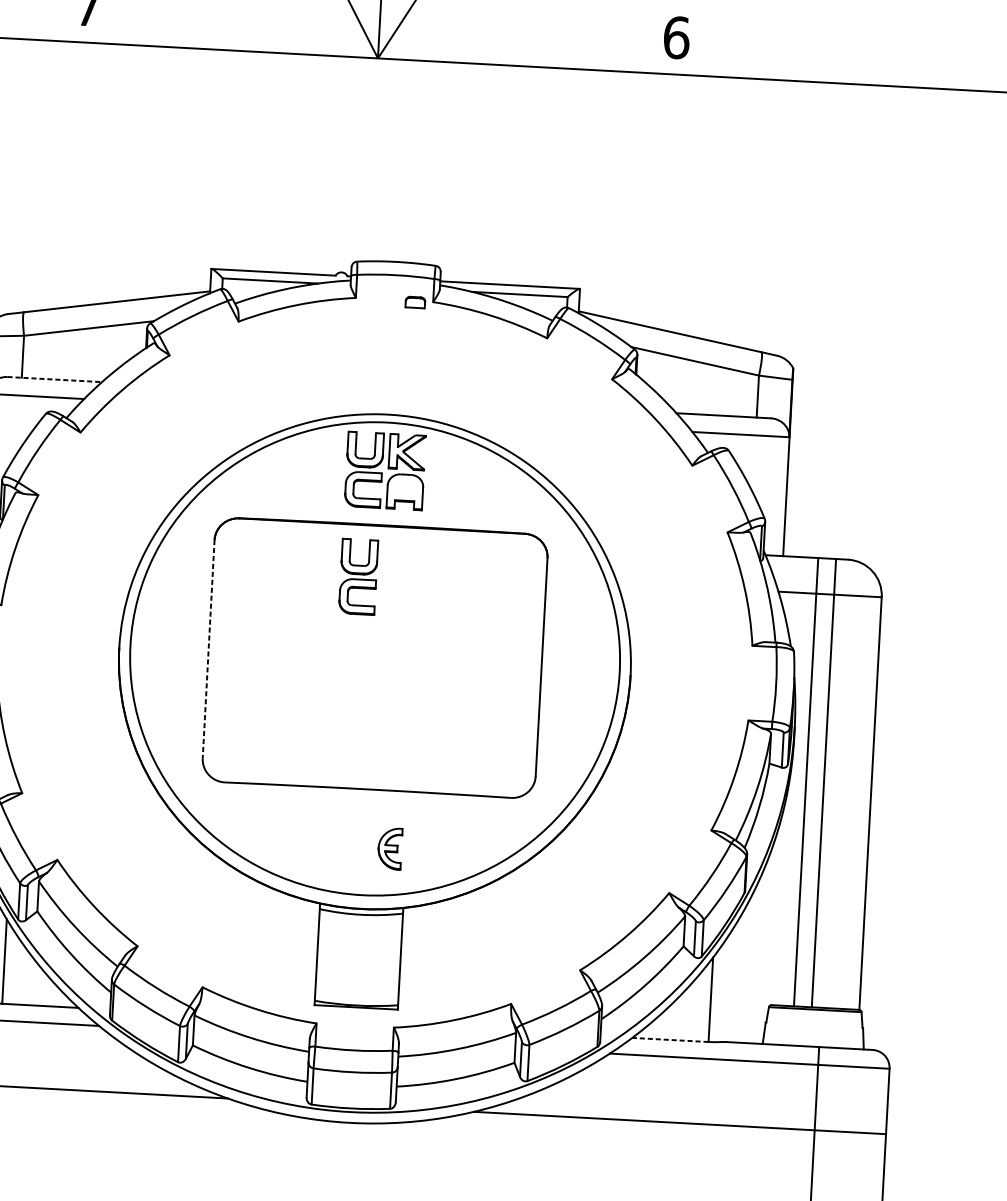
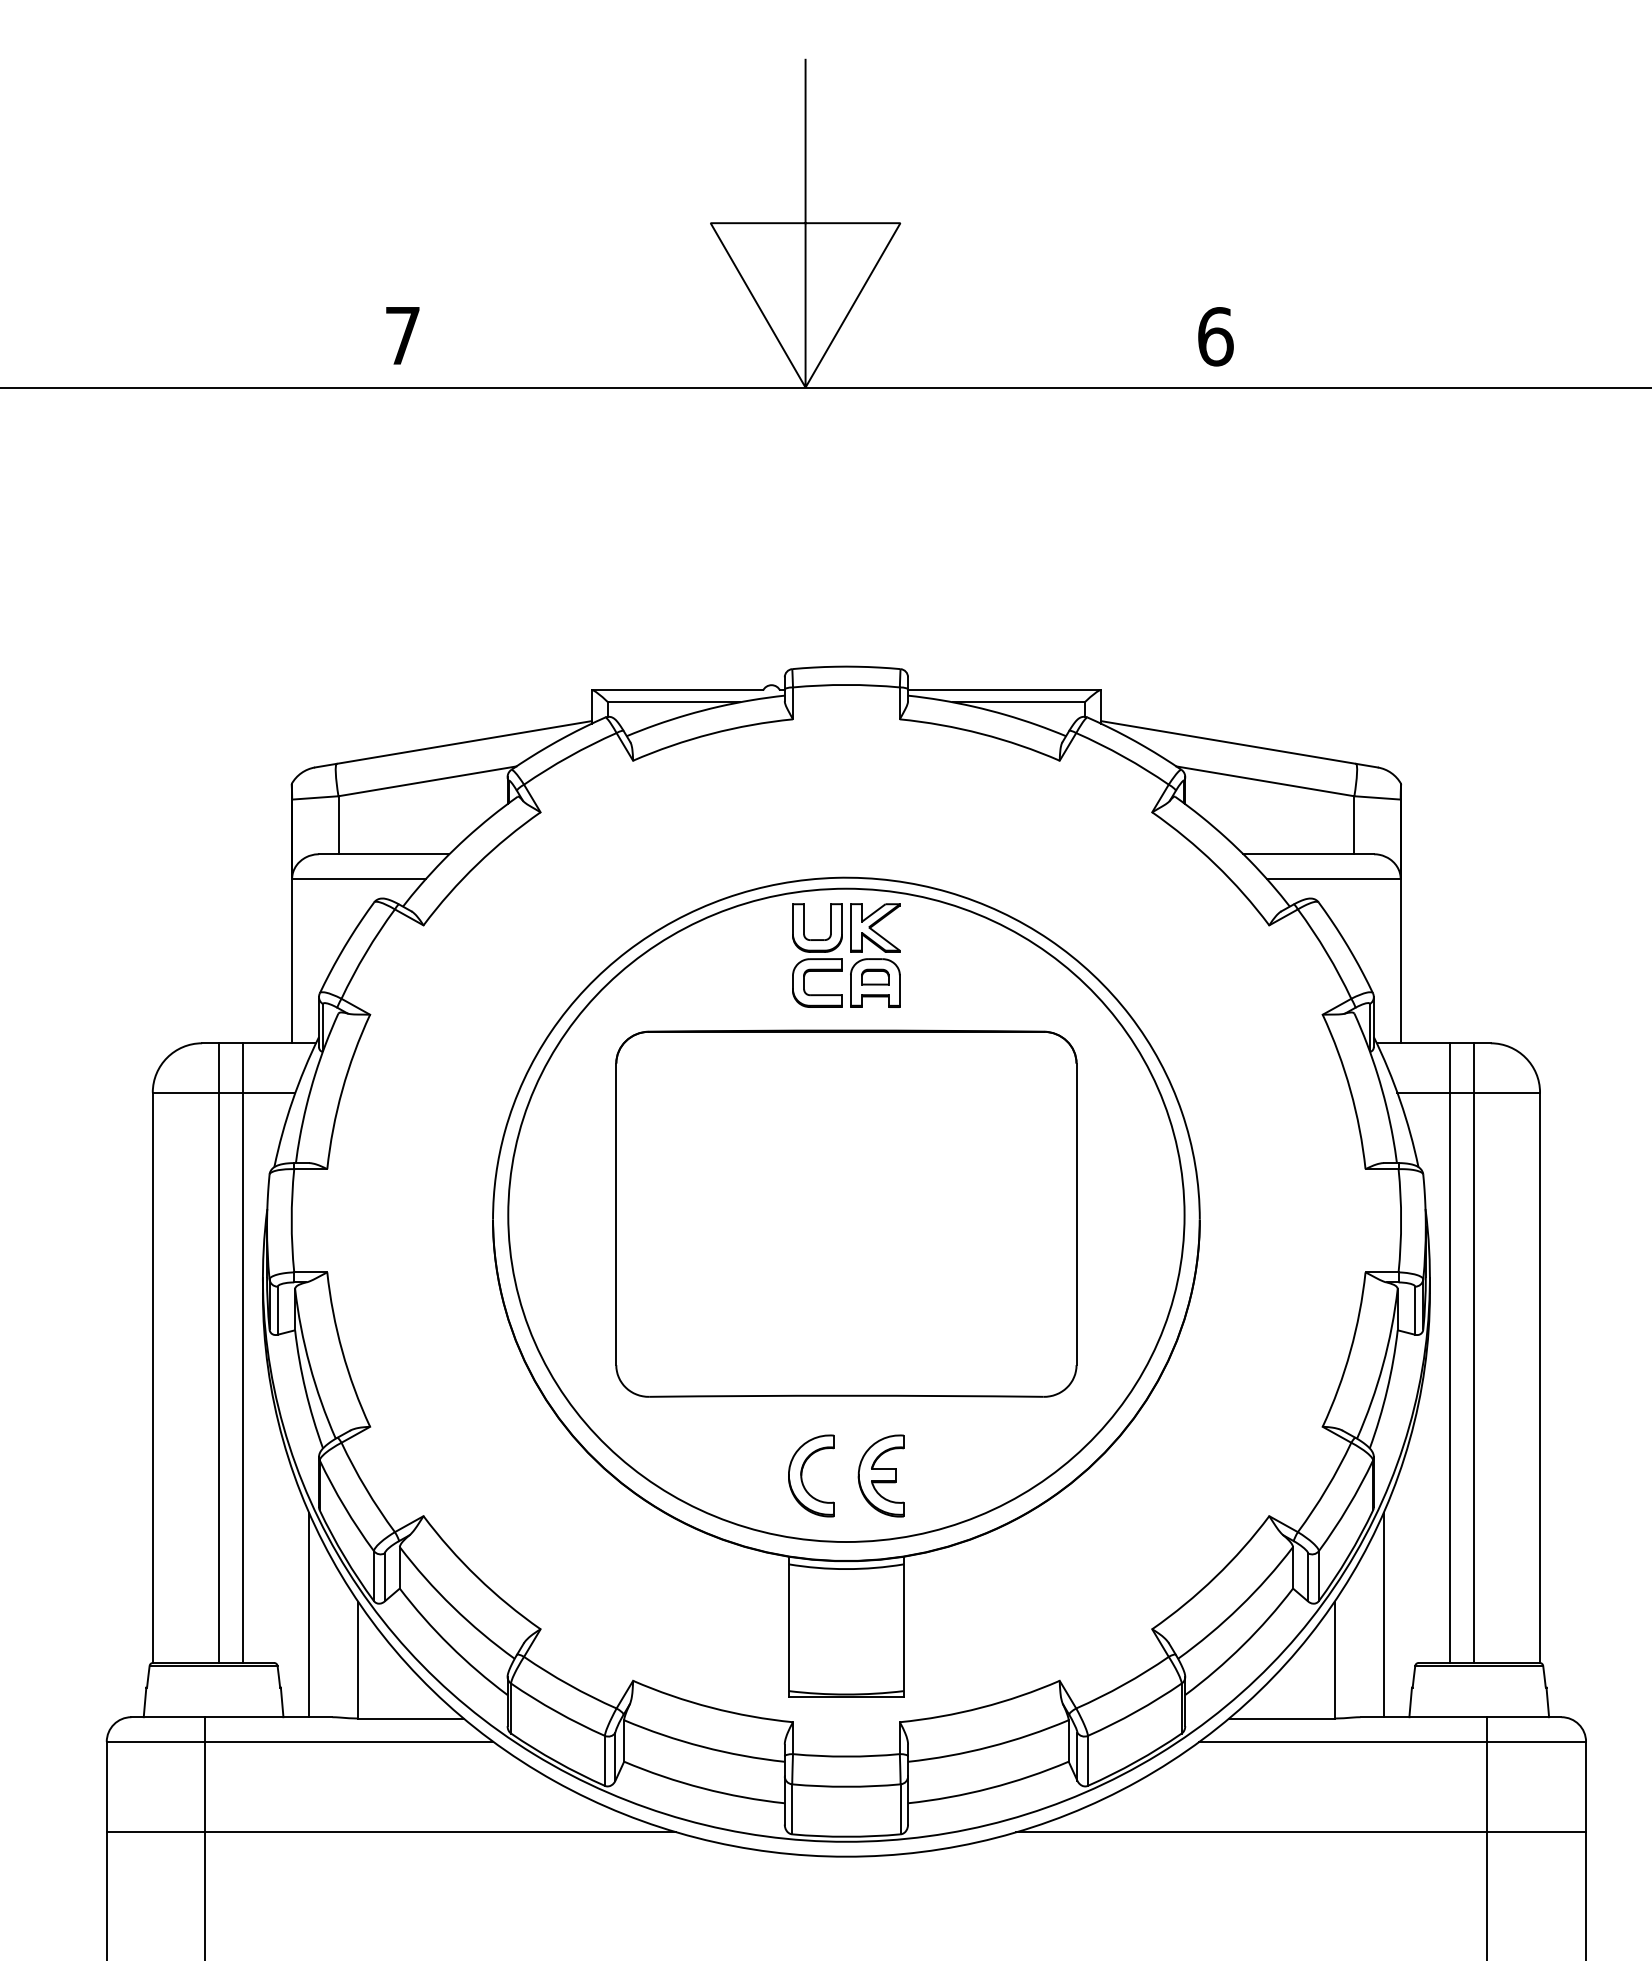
part: (415, 302) -> (875, 976), moved
line: (55, 379) -> (384, 854), dashed -> solid
part: (358, 576) -> (817, 1103), removed
line: (208, 649) -> (616, 1214), dashed -> solid
part: (333, 845) -> (802, 1475), added
part: (389, 848) -> (880, 1475), size x1.43
line: (748, 968) -> (1383, 1614), added
line: (670, 1039) -> (1281, 1718), dashed -> solid

